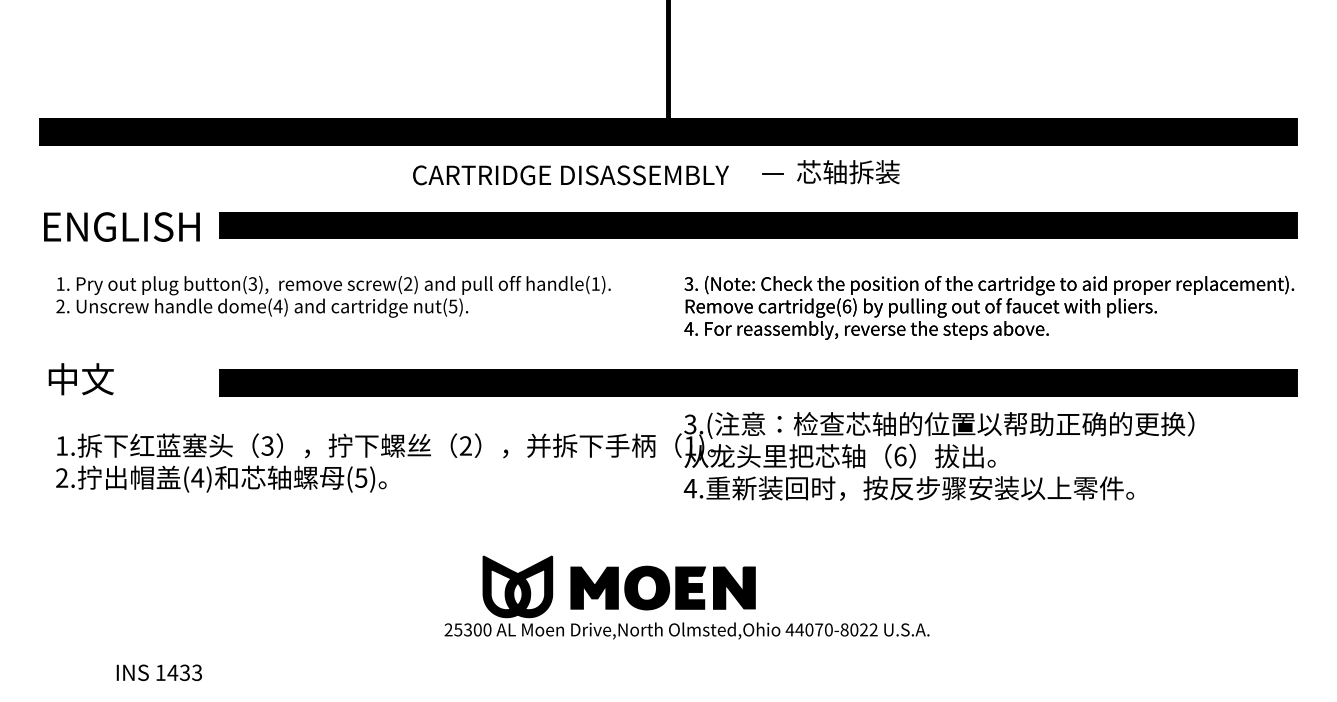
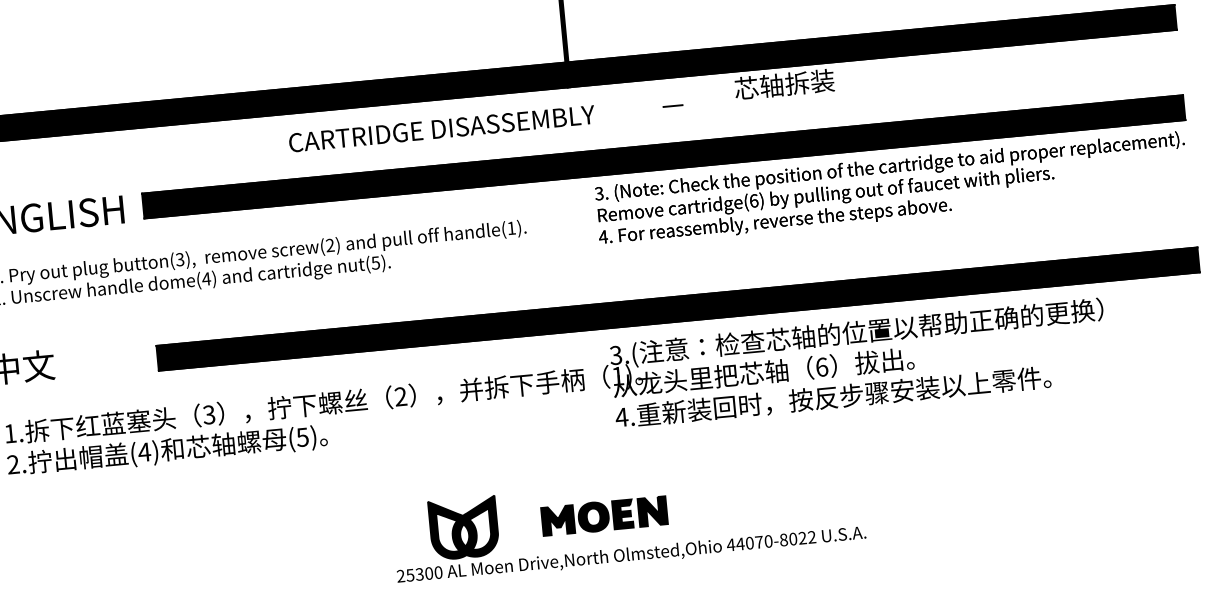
text: (848, 172) -> (784, 84), moved
text: (570, 175) -> (441, 129), moved
text: (989, 307) -> (892, 188), moved
part: (662, 587) -> (603, 515), size x0.7

